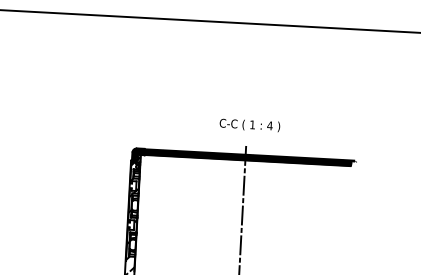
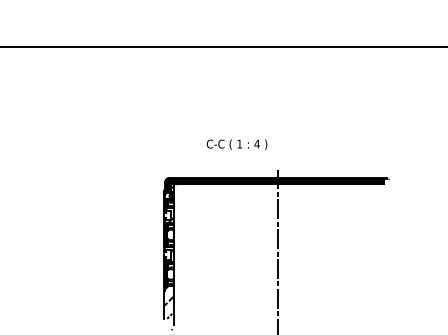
text: (249, 125) -> (236, 144), moved

